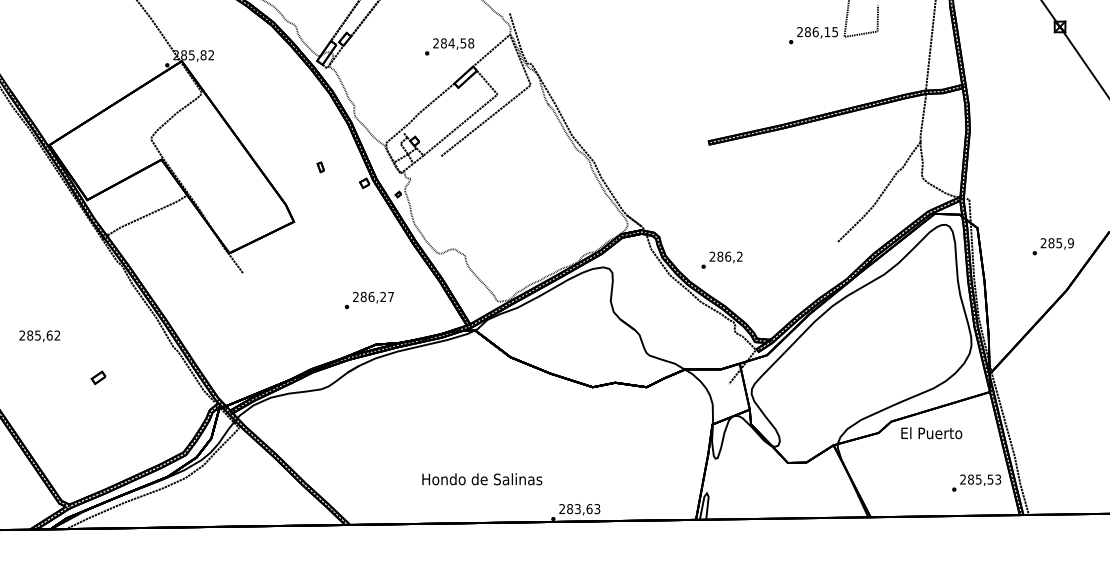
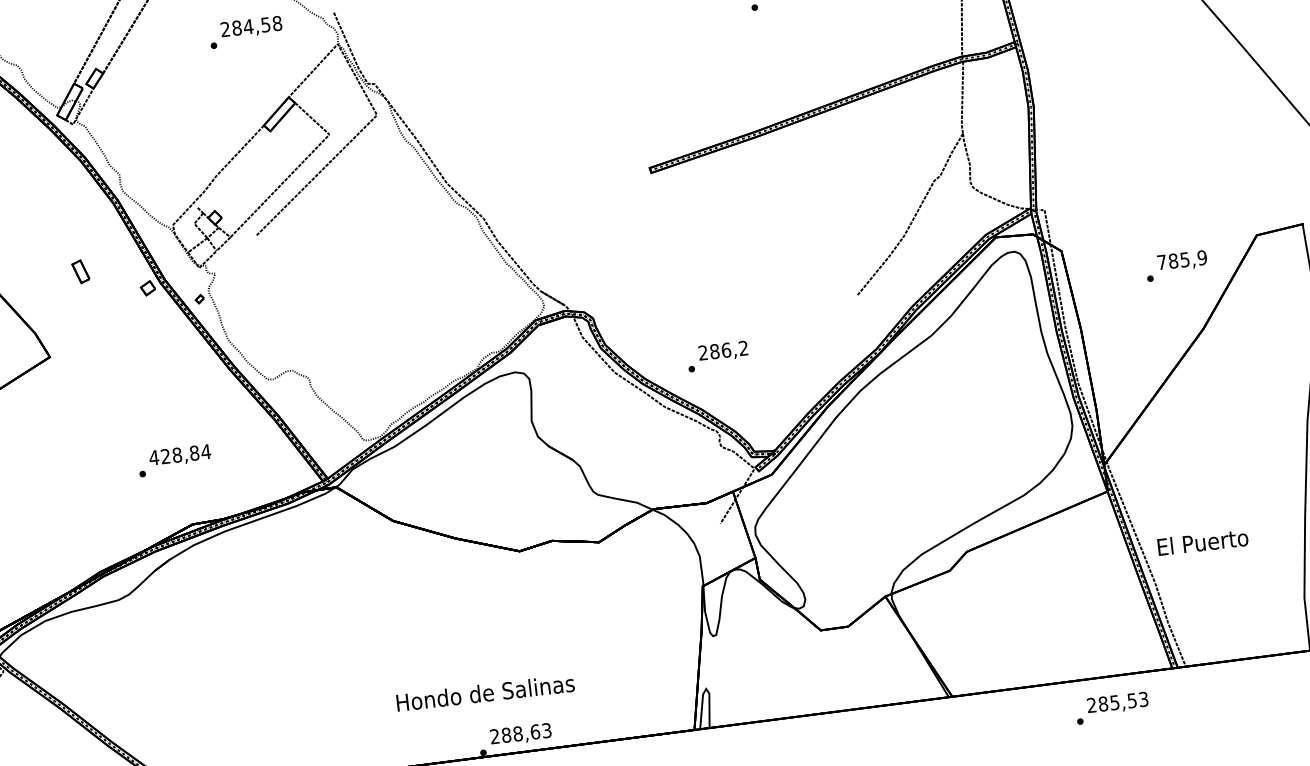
text: (449, 46) -> (245, 31), moved
part: (320, 167) -> (79, 272), size x1.6
text: (1043, 243) -> (1161, 262), 285,9 -> 785,9
text: (721, 259) -> (716, 355), moved
text: (373, 296) -> (180, 454), 286,27 -> 428,84
text: (931, 433) -> (1202, 542), moved
text: (482, 479) -> (485, 693), moved
text: (976, 482) -> (1112, 707), moved
text: (577, 509) -> (517, 734), 283,63 -> 288,63

